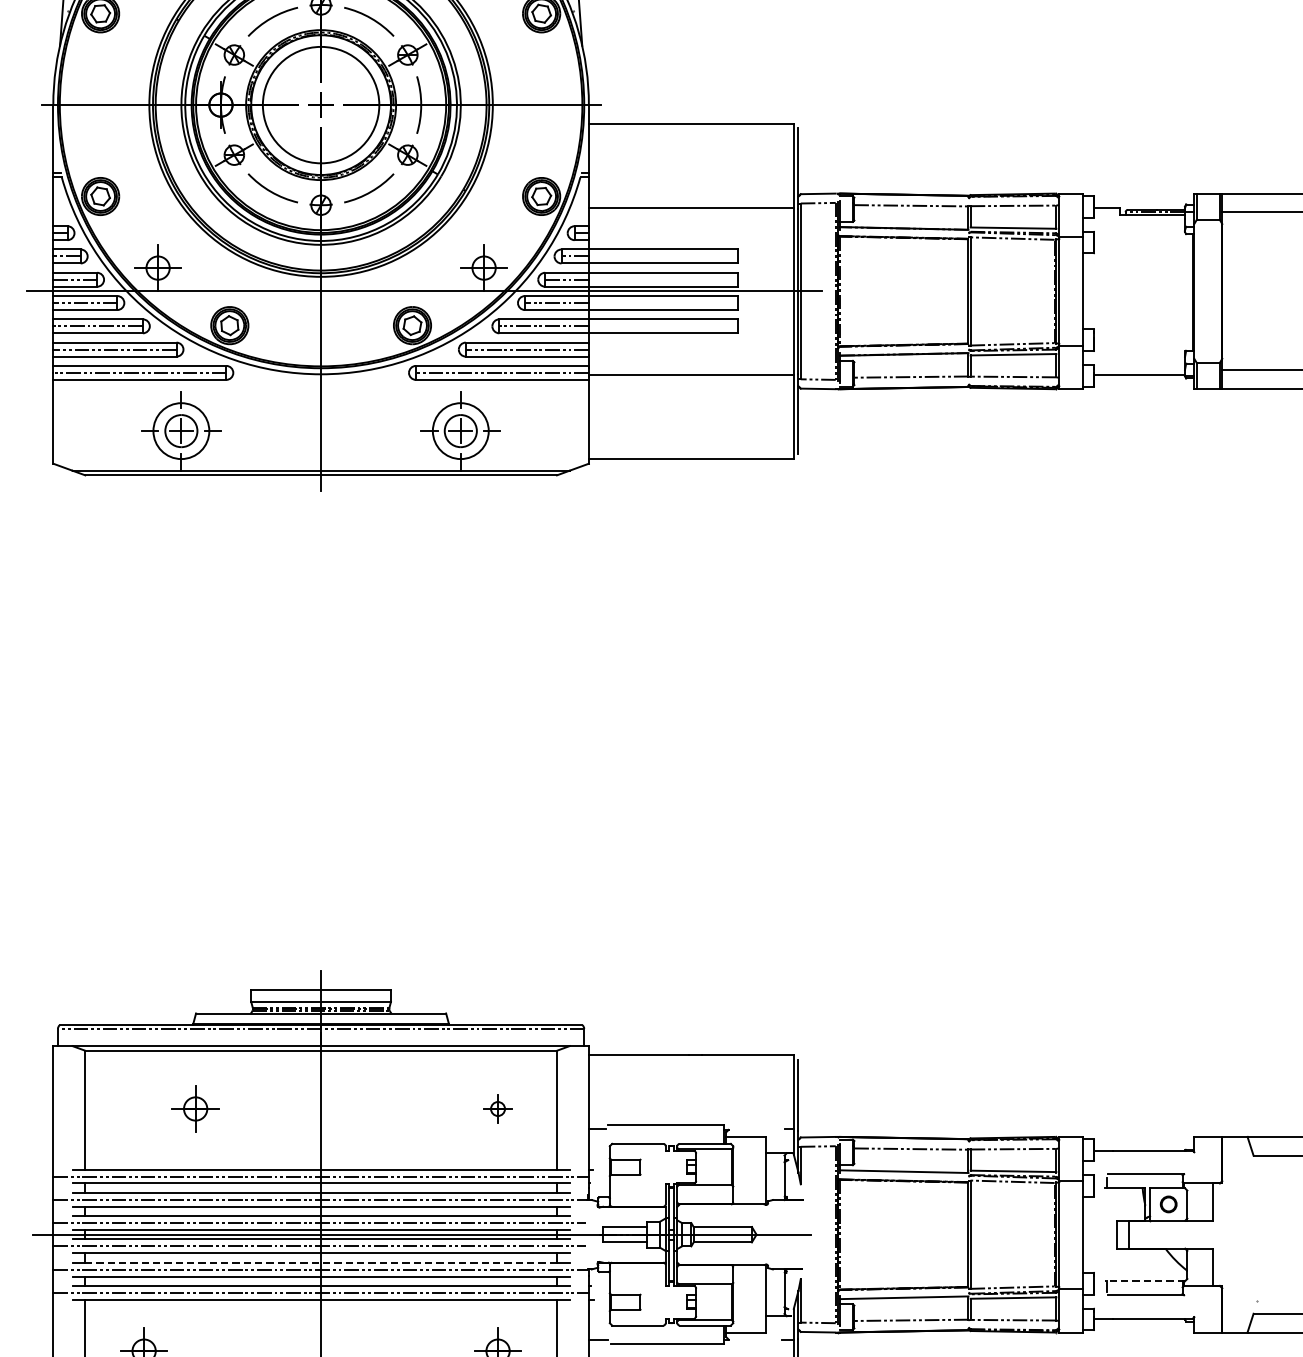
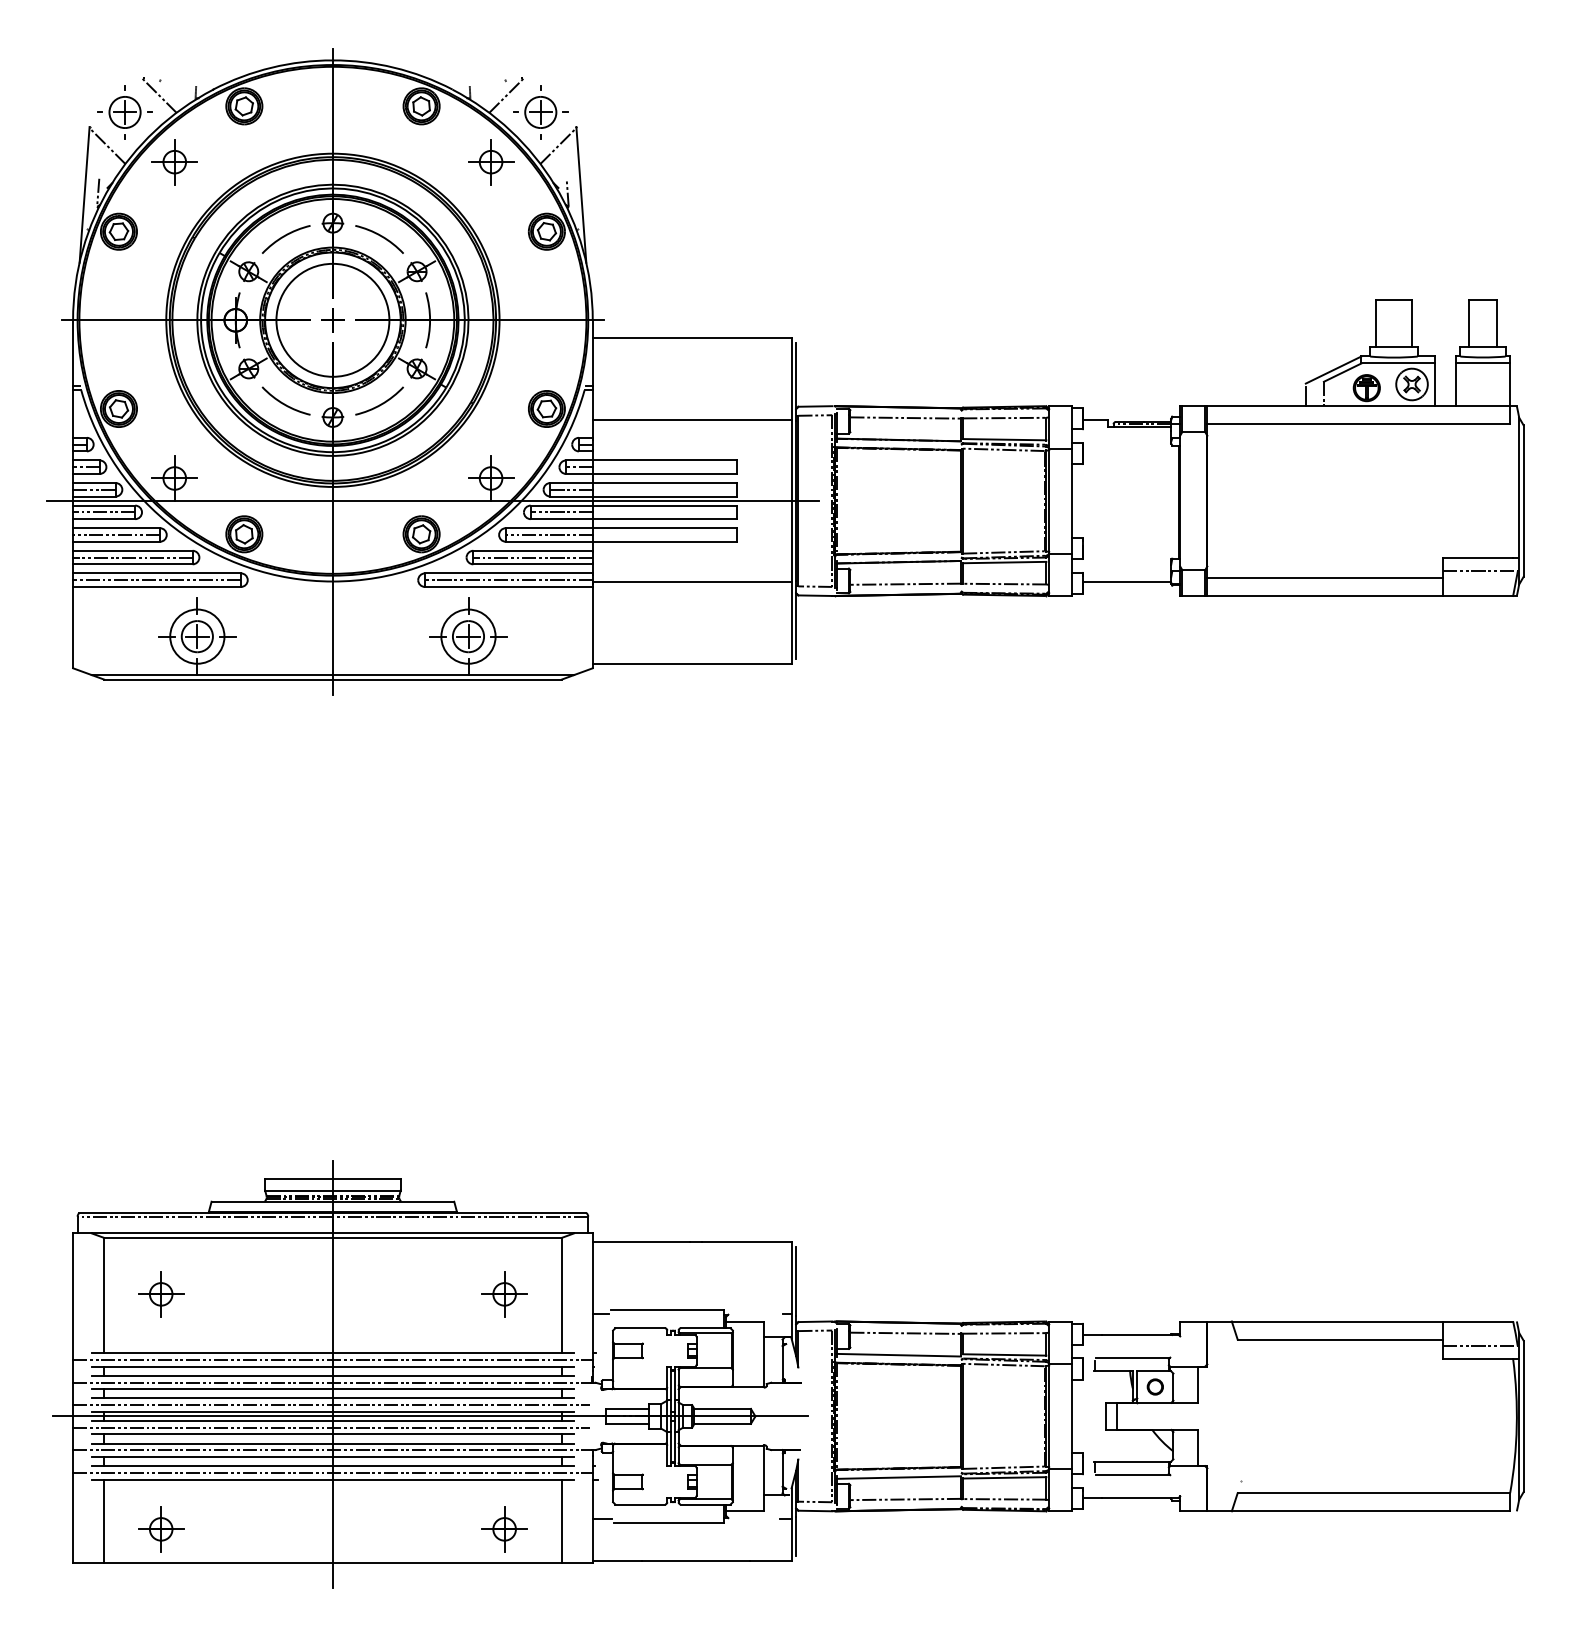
part: (195, 1109) -> (161, 1294), moved
part: (497, 1109) -> (504, 1294), size x1.67
line: (320, 1262) -> (332, 1443), dashed -> solid
line: (1145, 1281) -> (1132, 1461), dashed -> solid

